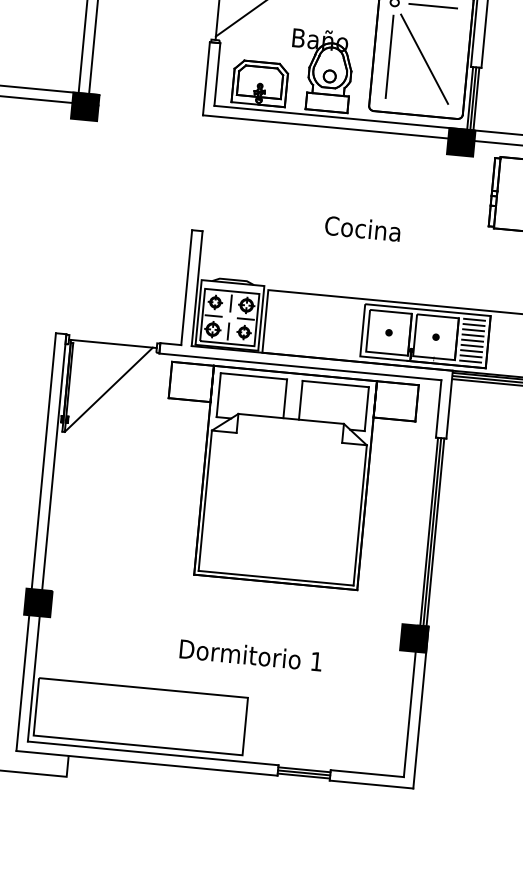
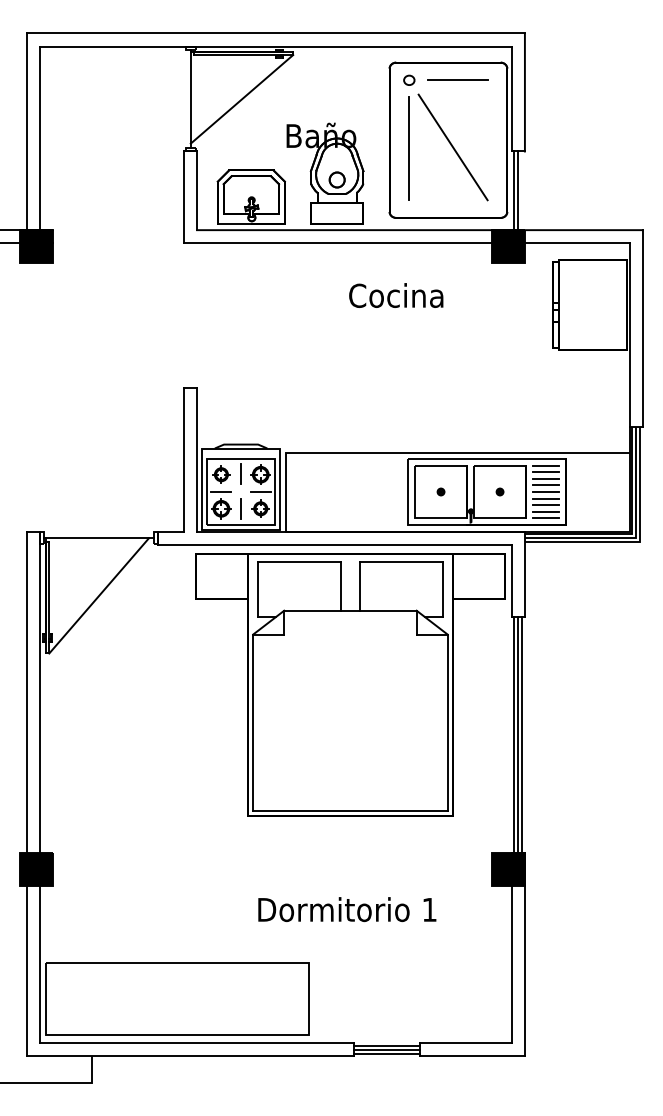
line: (476, 98) -> (522, 190), removed
text: (363, 228) -> (396, 295), moved
part: (285, 477) -> (350, 684), moved
text: (251, 655) -> (347, 909), moved

